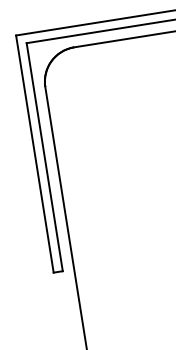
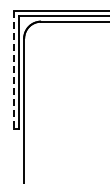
line: (34, 154) -> (13, 70), solid -> dashed

